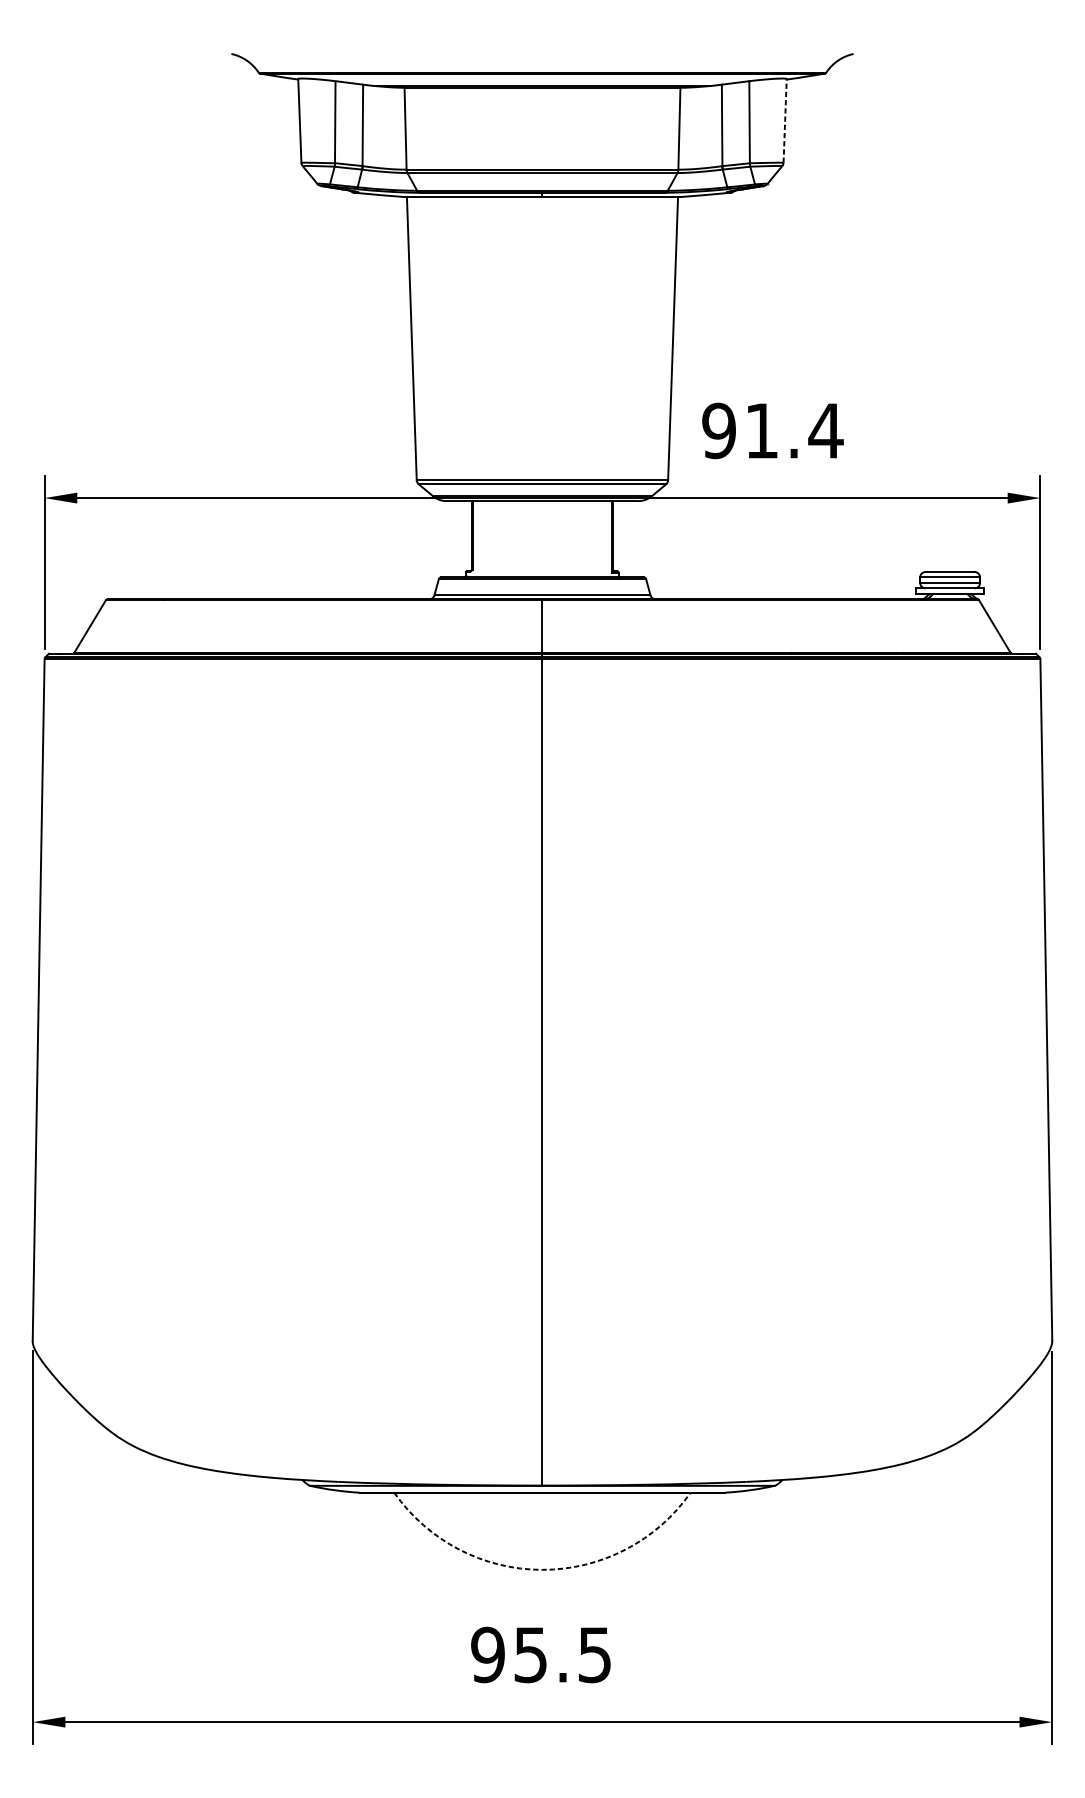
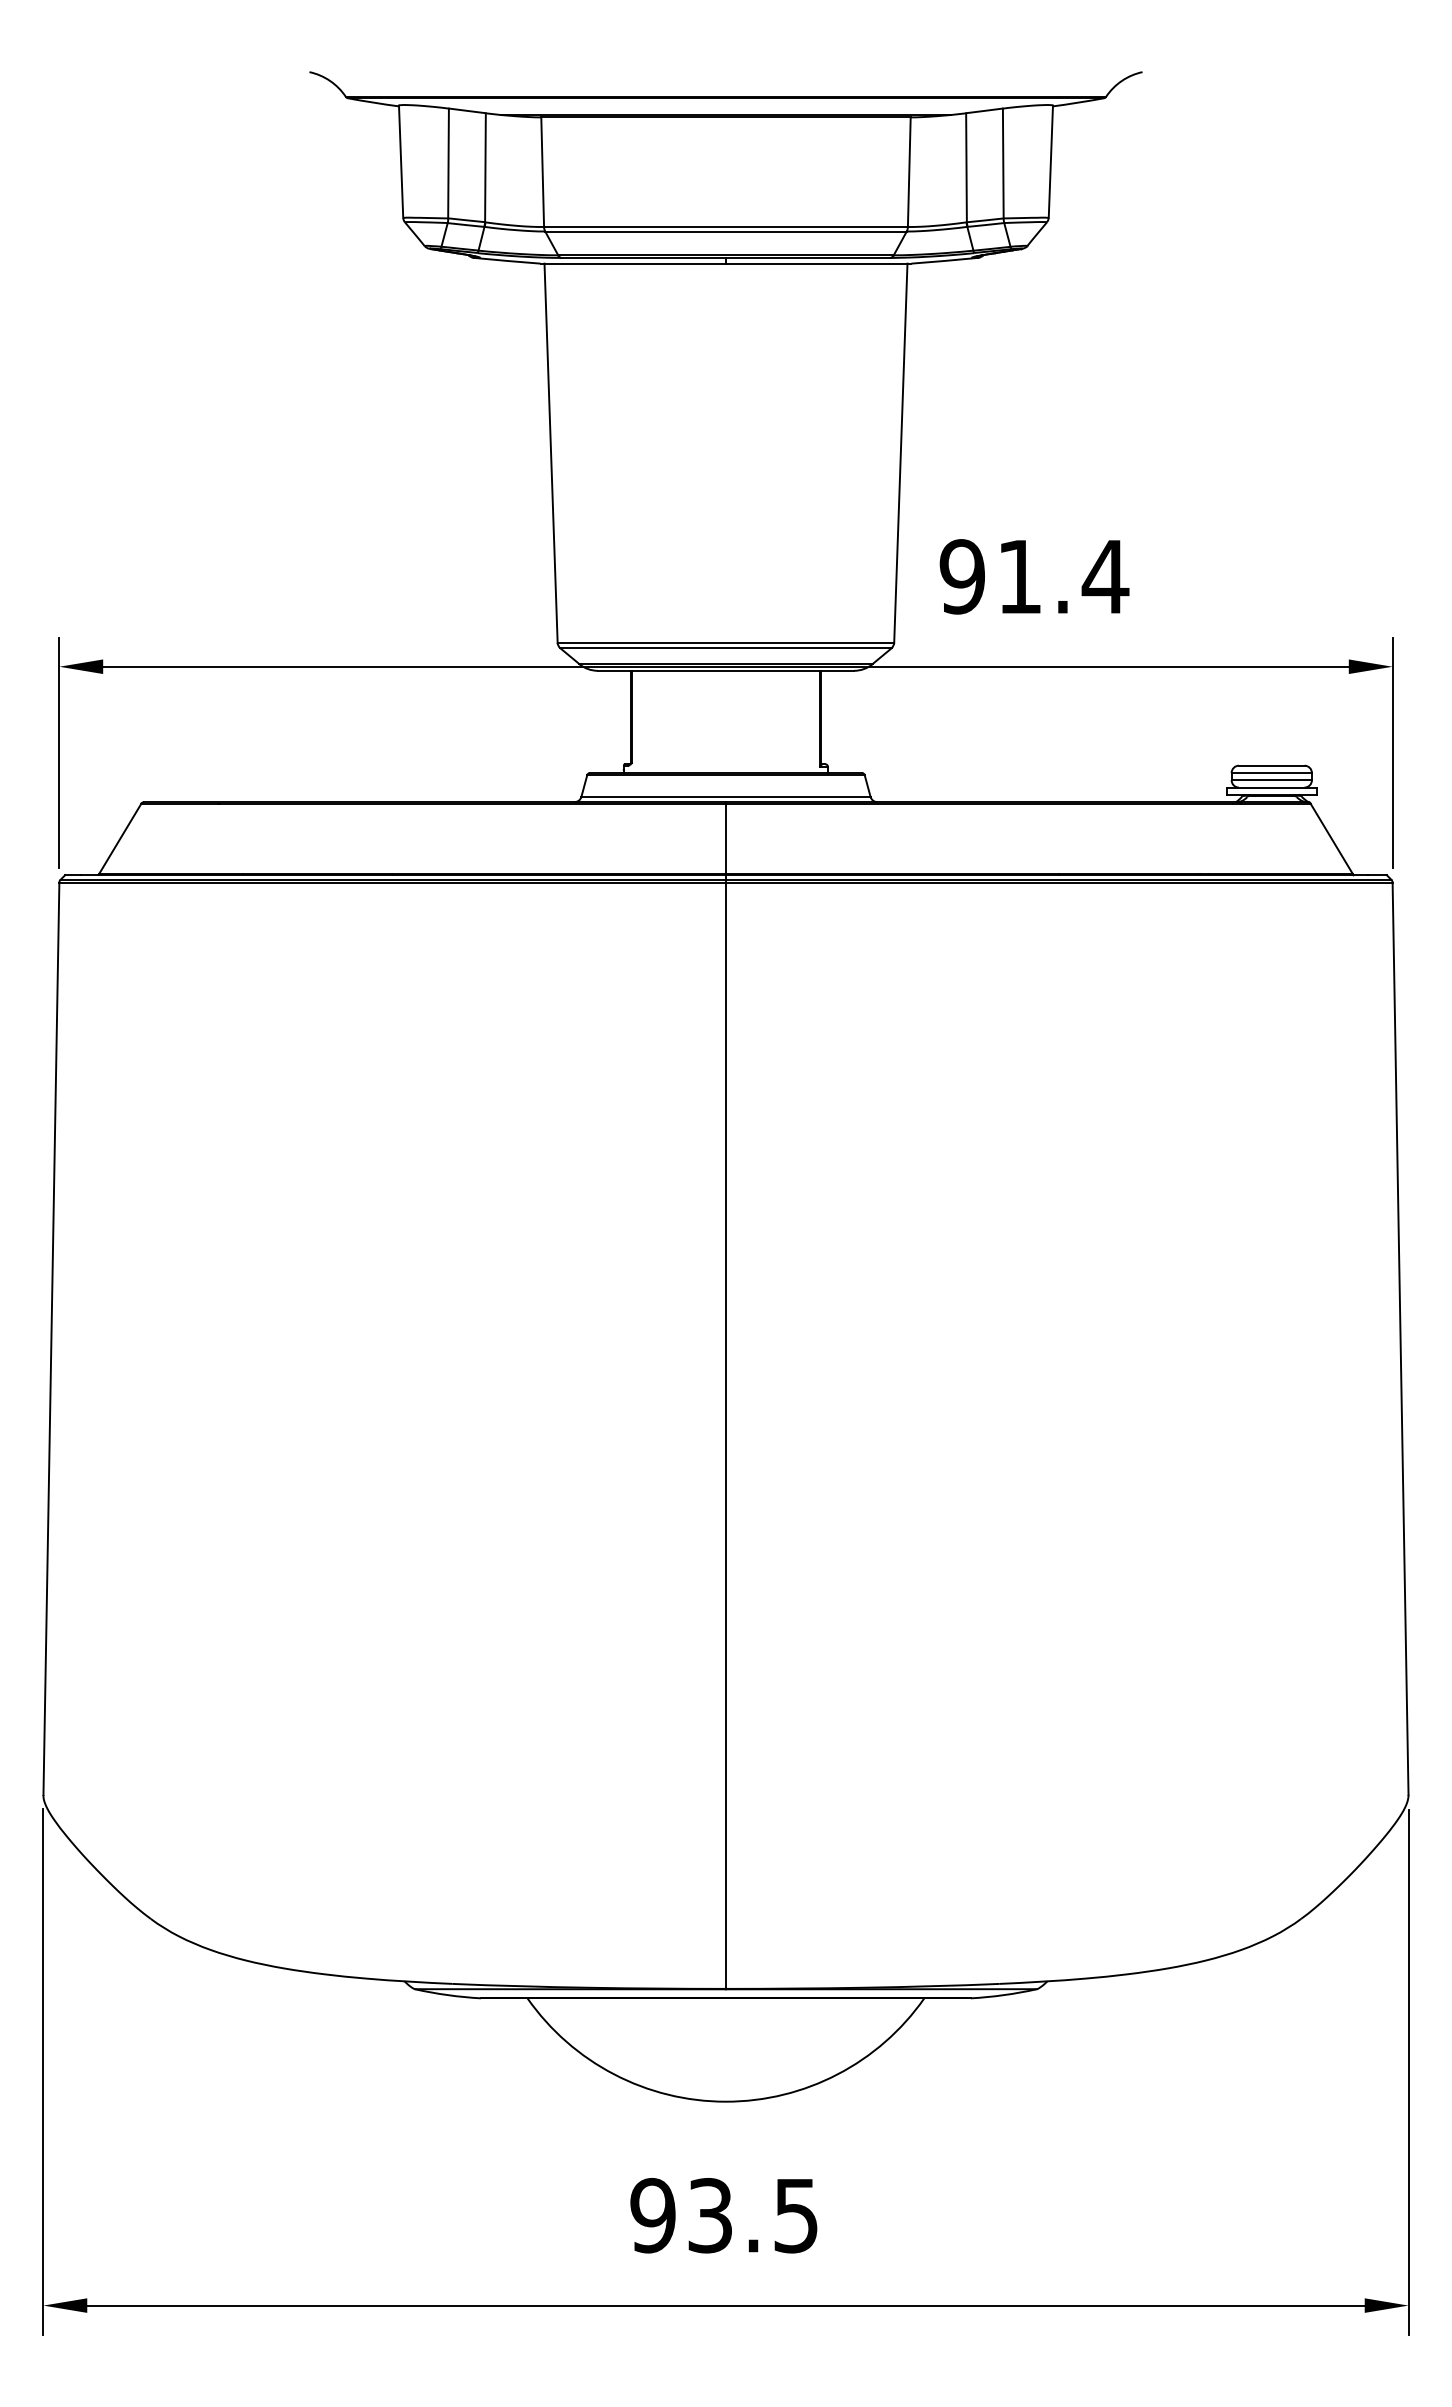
line: (784, 120) -> (1050, 161), dashed -> solid
arc: (542, 1569) -> (725, 2101), dashed -> solid
text: (530, 1654) -> (709, 2214), 95.5 -> 93.5

